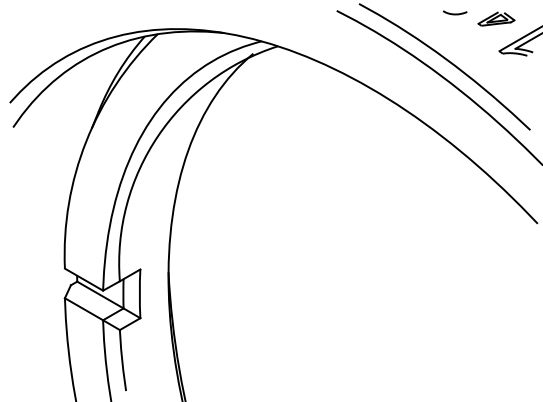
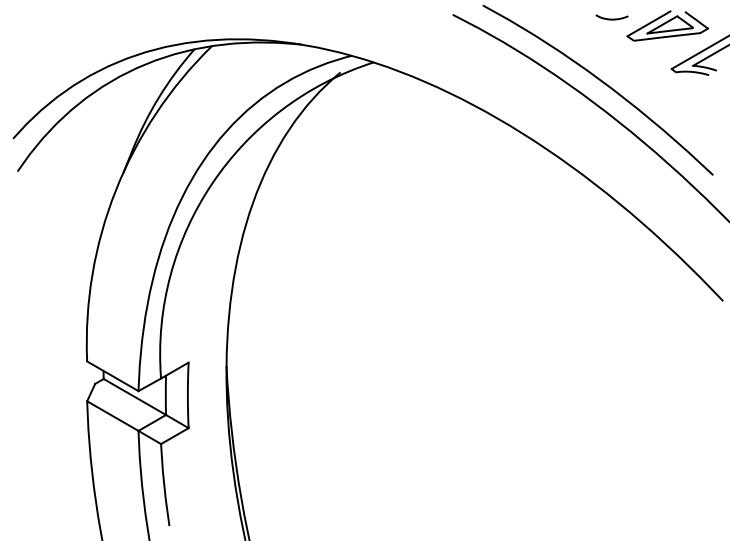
part: (496, 18) -> (667, 25), size x1.67

